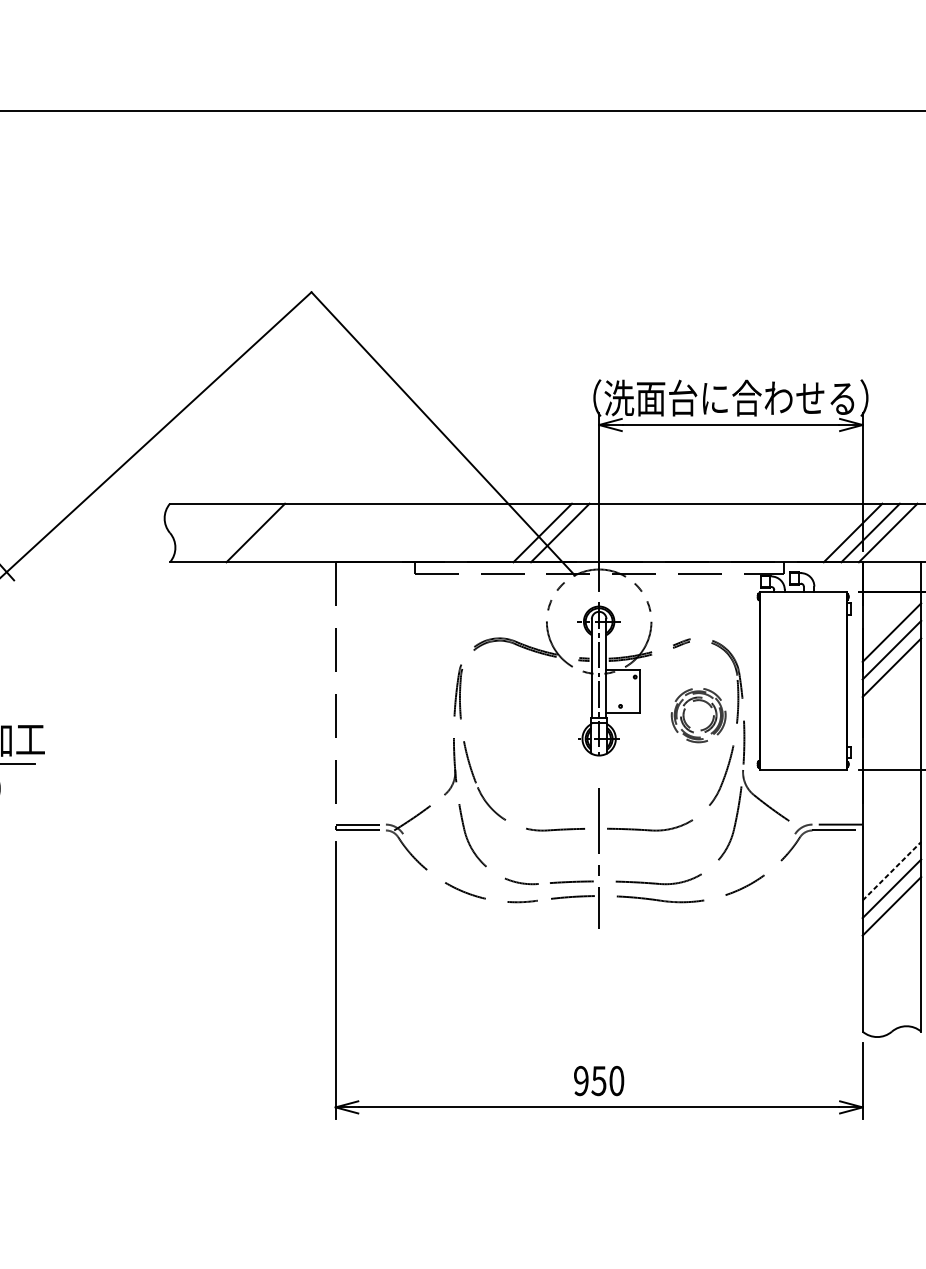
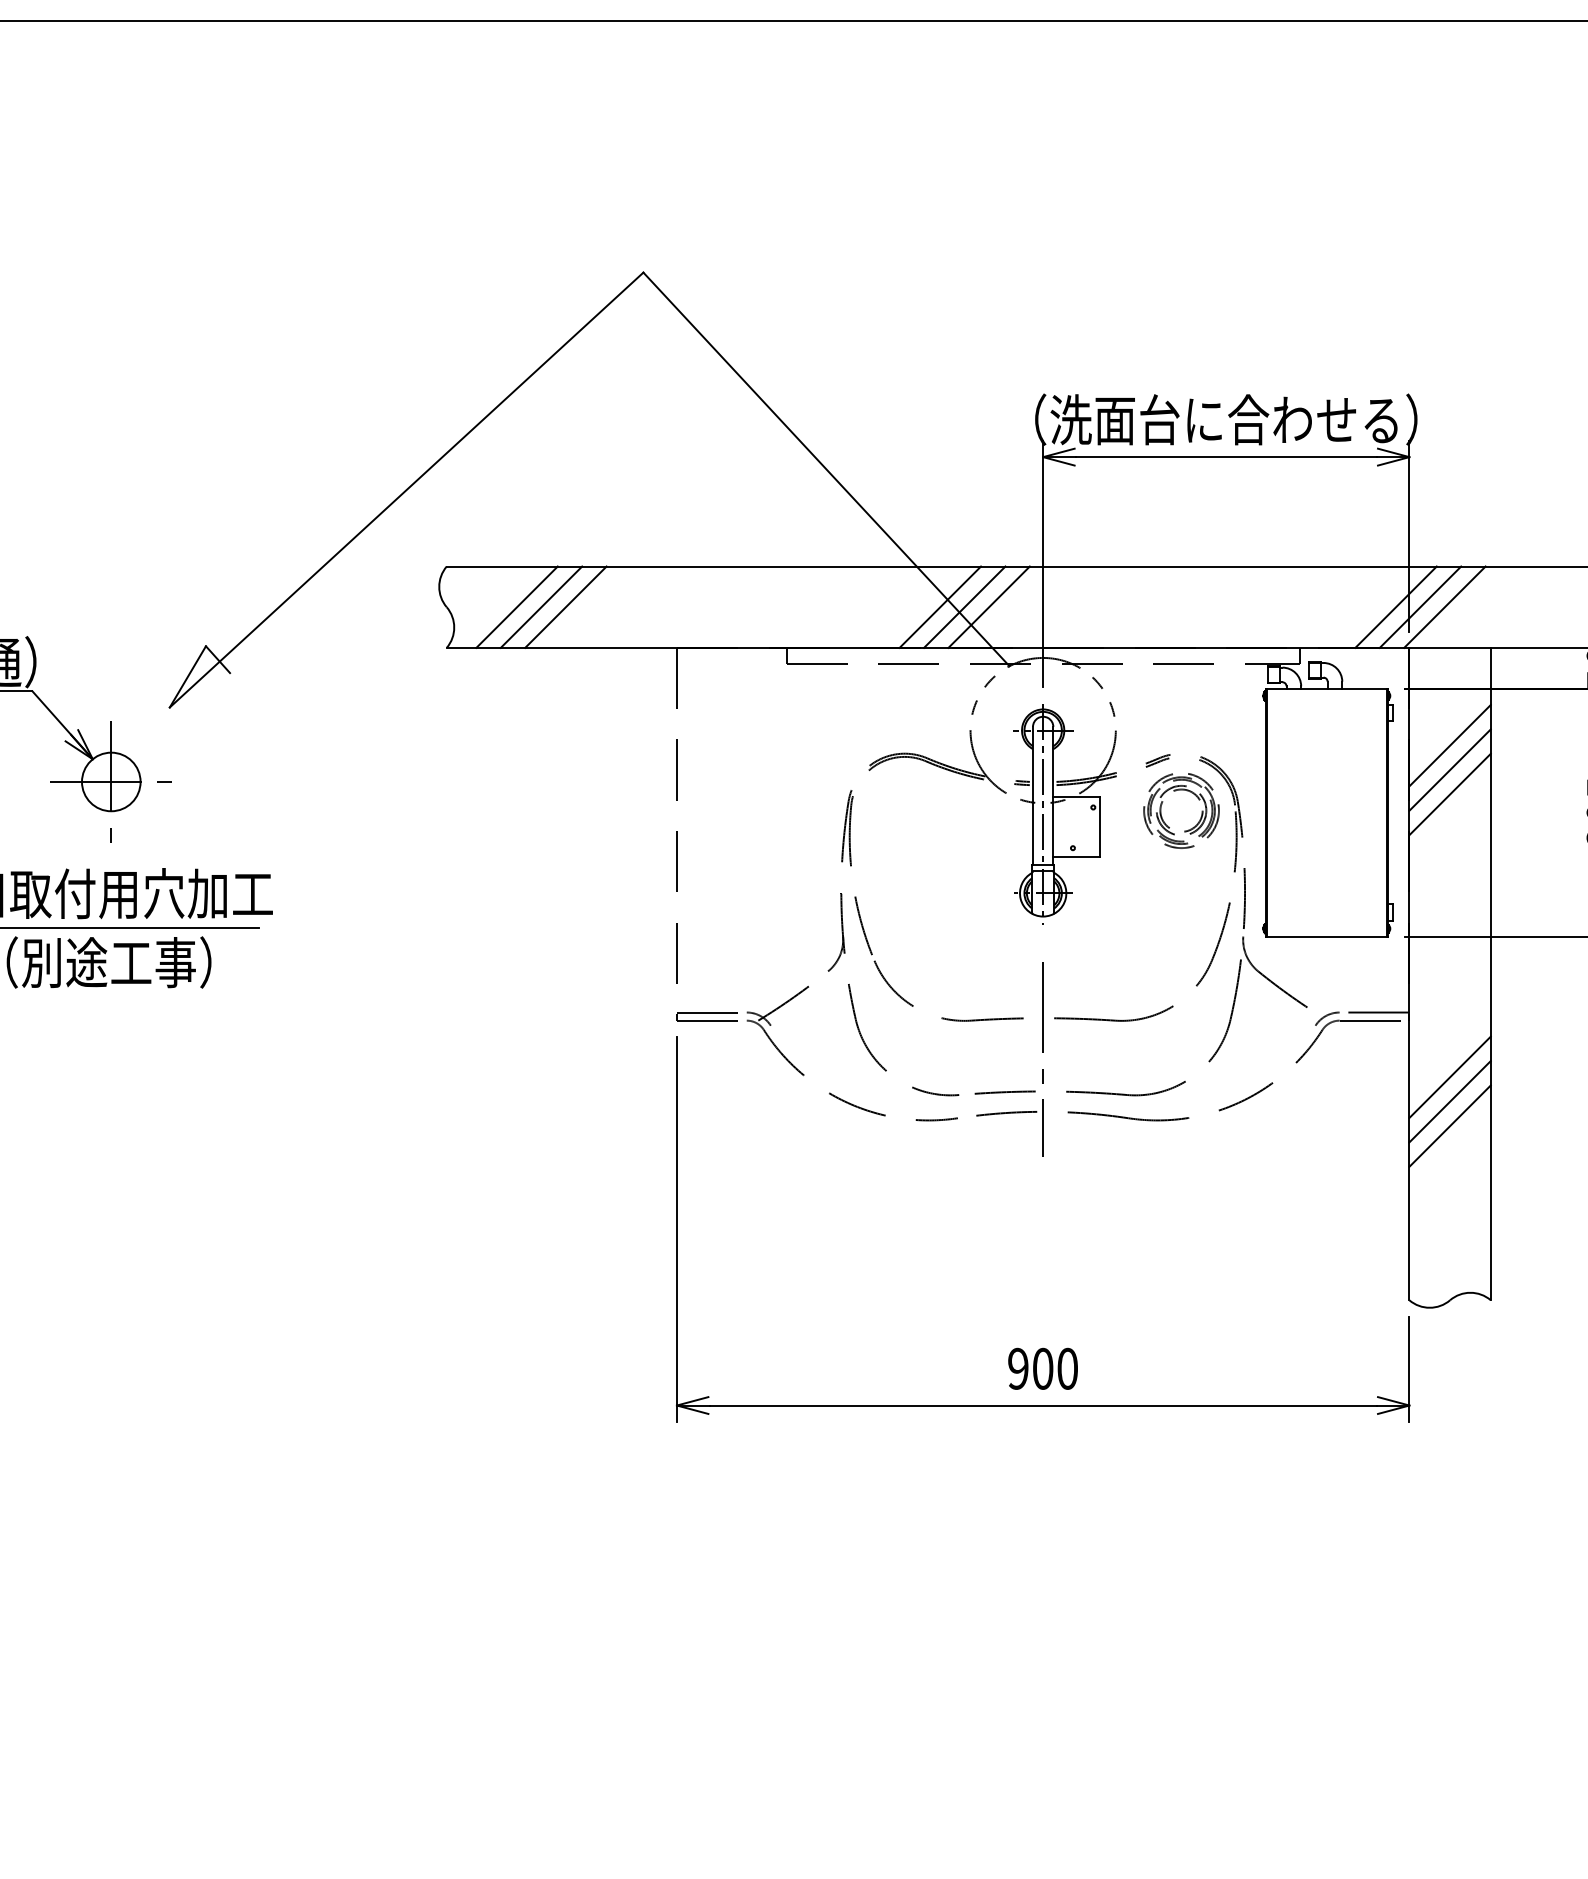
line: (220, 532) -> (516, 606), added
line: (238, 532) -> (541, 606), added
line: (525, 532) -> (940, 606), added
part: (695, 701) -> (1176, 791), moved
line: (892, 871) -> (1450, 1077), dashed -> solid
text: (598, 1080) -> (1042, 1368), 950 -> 900

